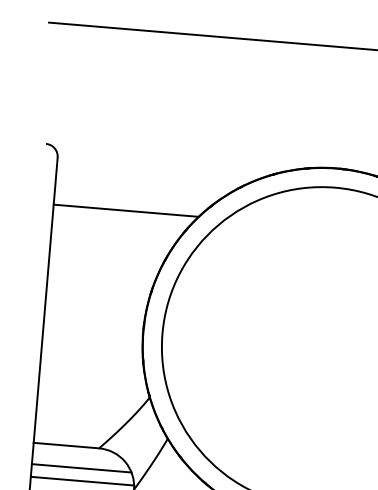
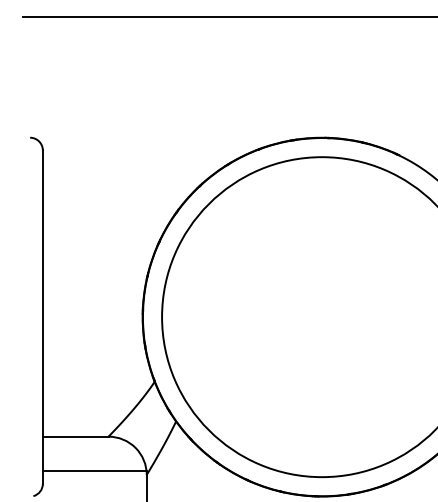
line: (126, 210) -> (115, 197), removed
line: (81, 468) -> (92, 458), removed

